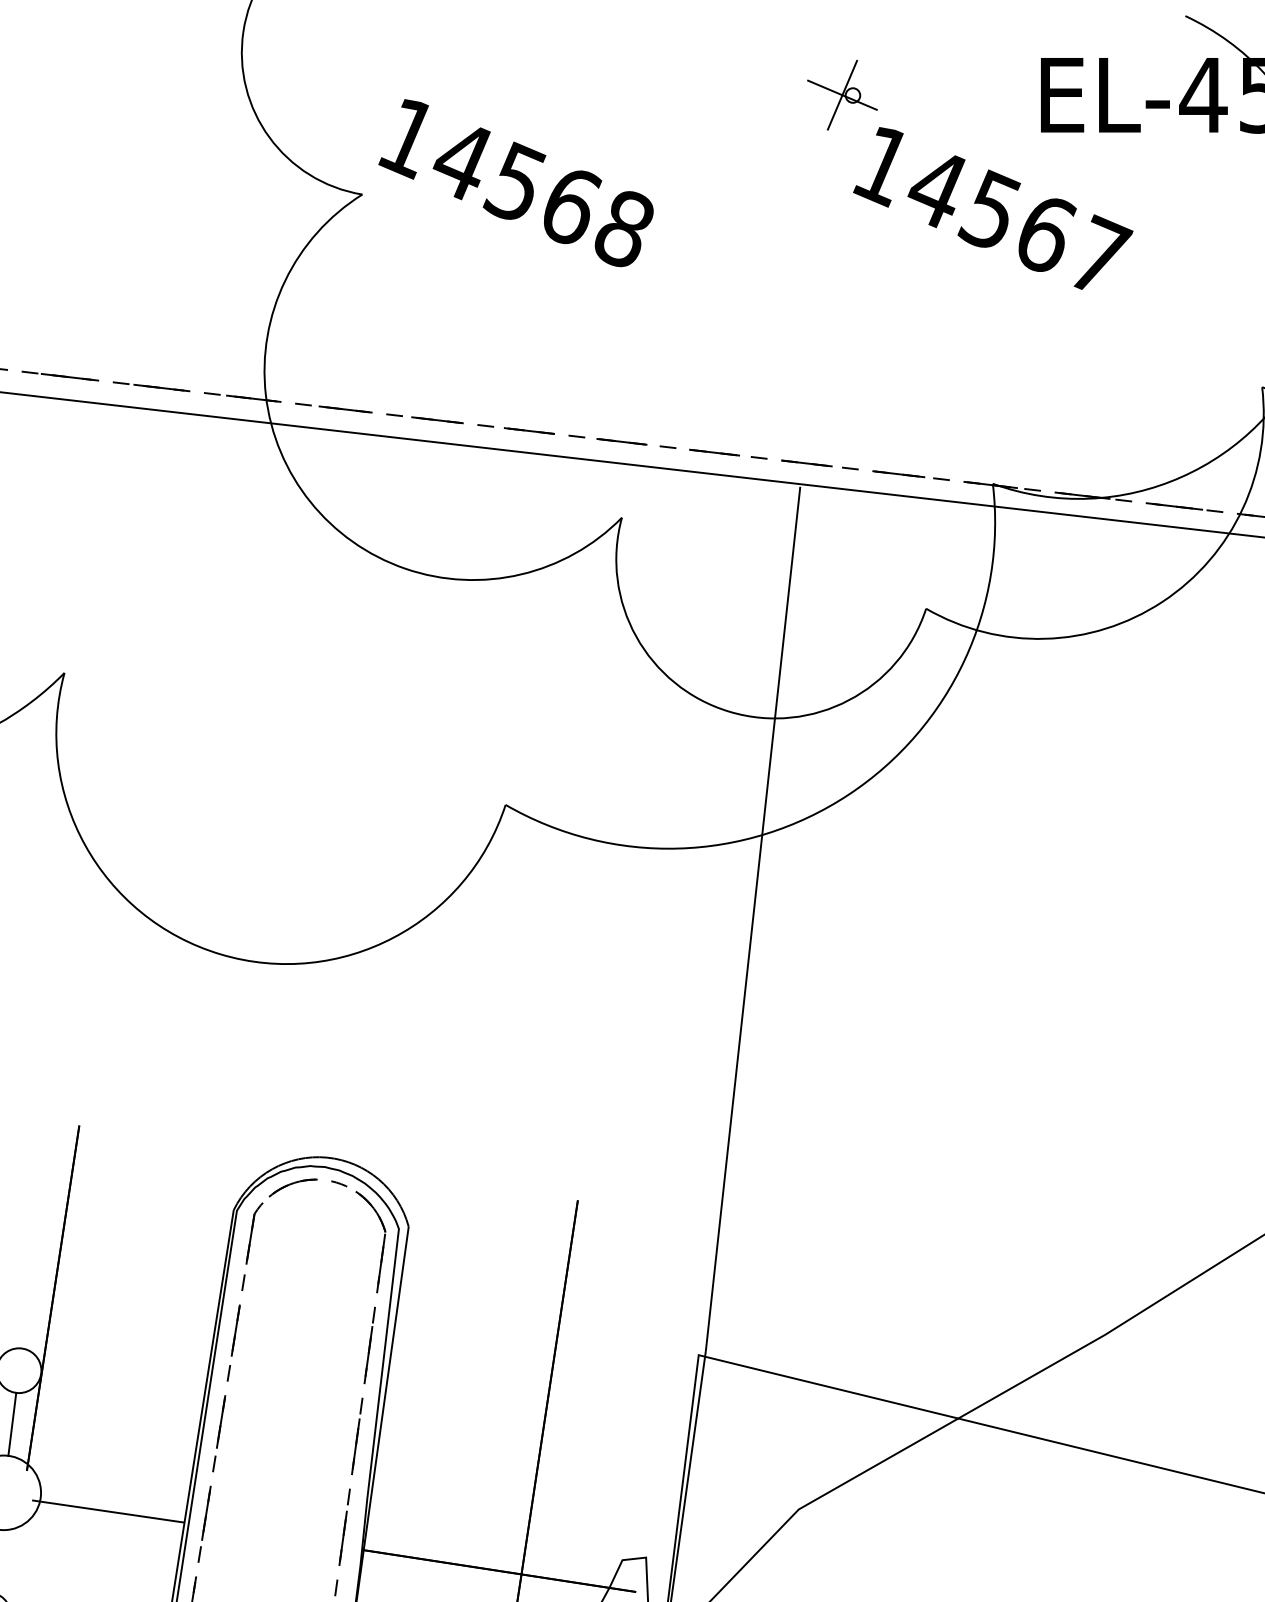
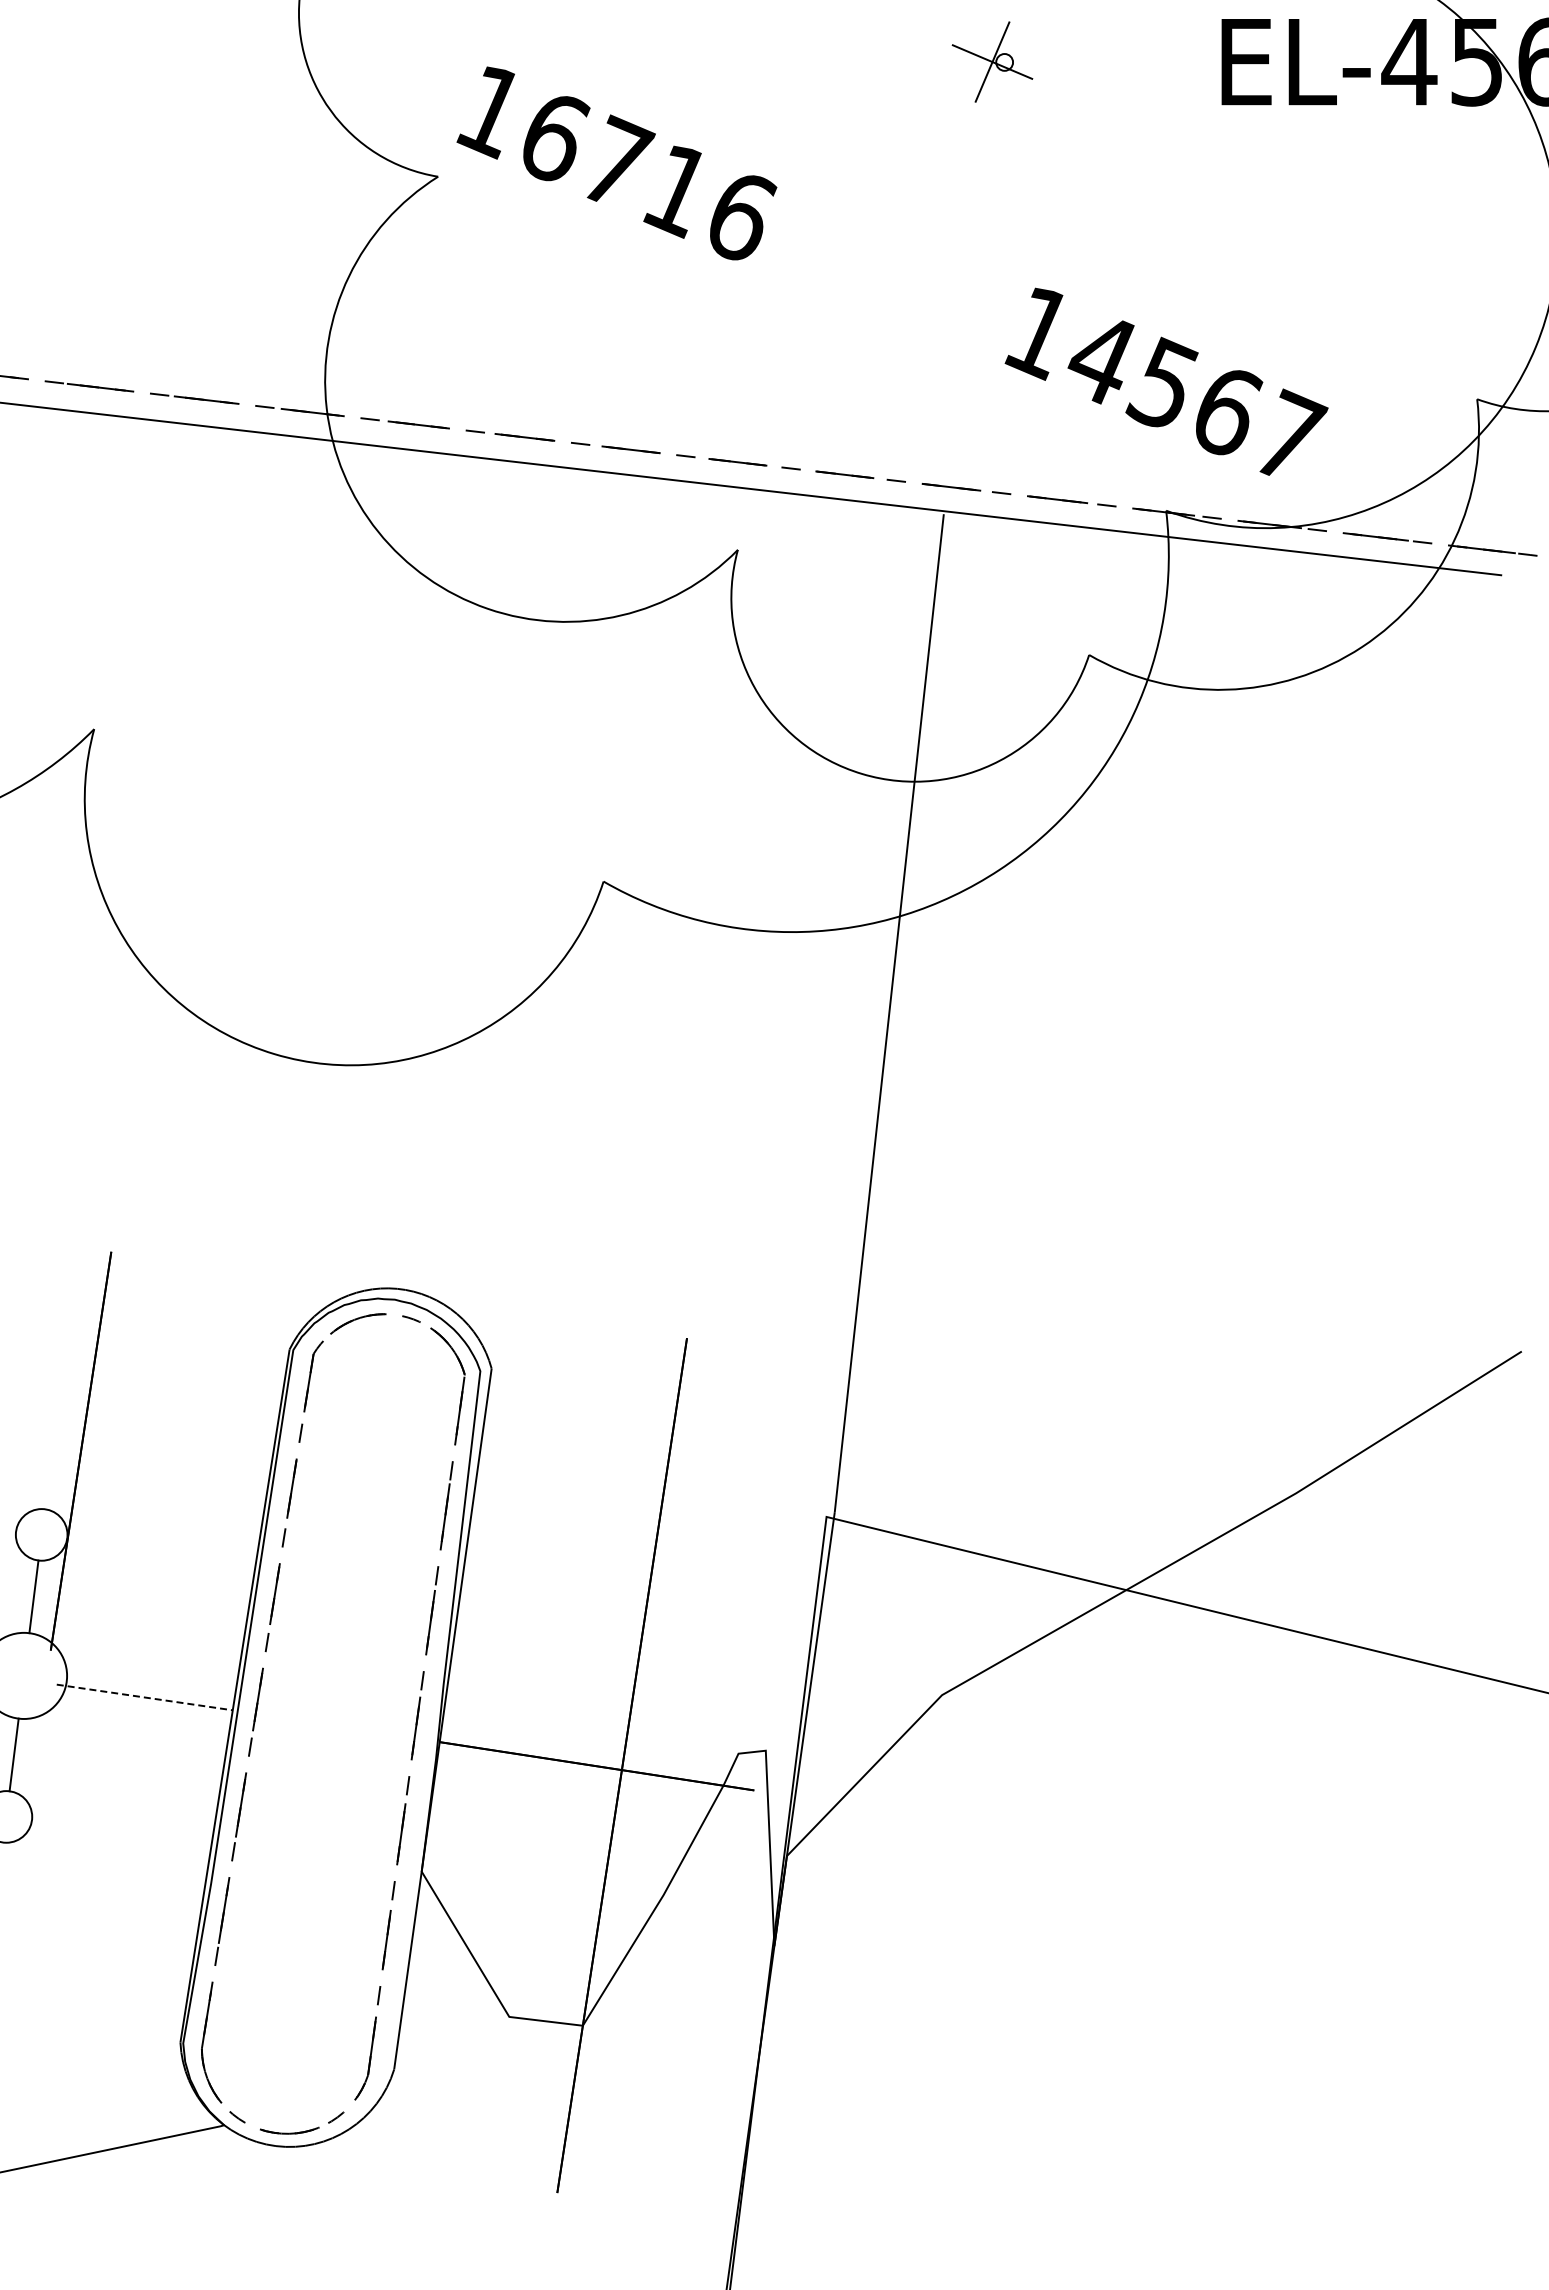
text: (544, 196) -> (648, 178), 14568 -> 16716
text: (993, 208) -> (1166, 381), moved
line: (108, 1511) -> (144, 1697), solid -> dashed

